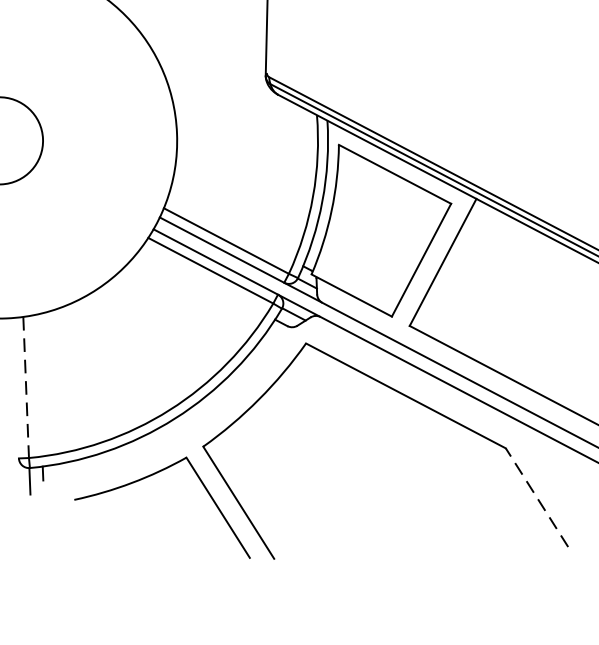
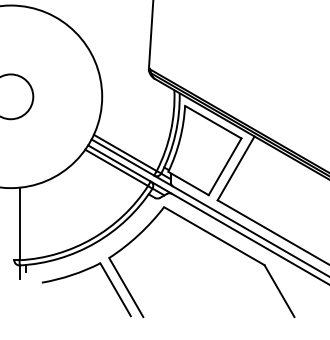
line: (26, 388) -> (19, 224), dashed -> solid
line: (537, 498) -> (279, 291), dashed -> solid

